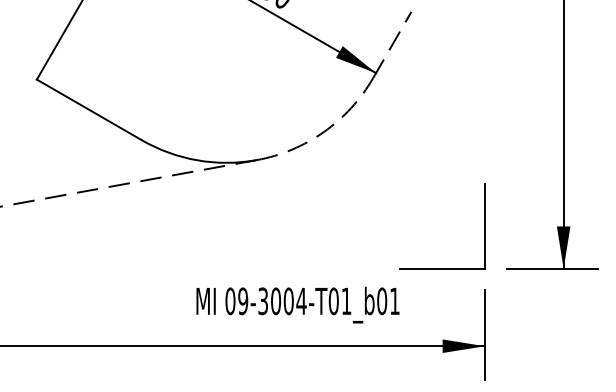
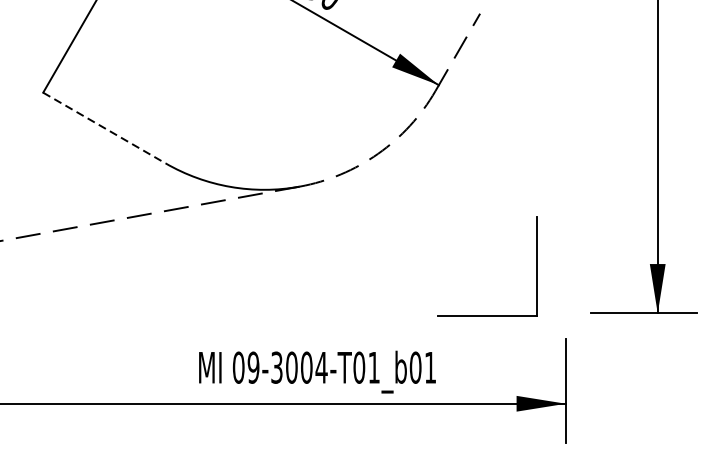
line: (89, 109) -> (104, 127), solid -> dashed
part: (484, 226) -> (536, 266), moved
text: (297, 304) -> (316, 371), moved

